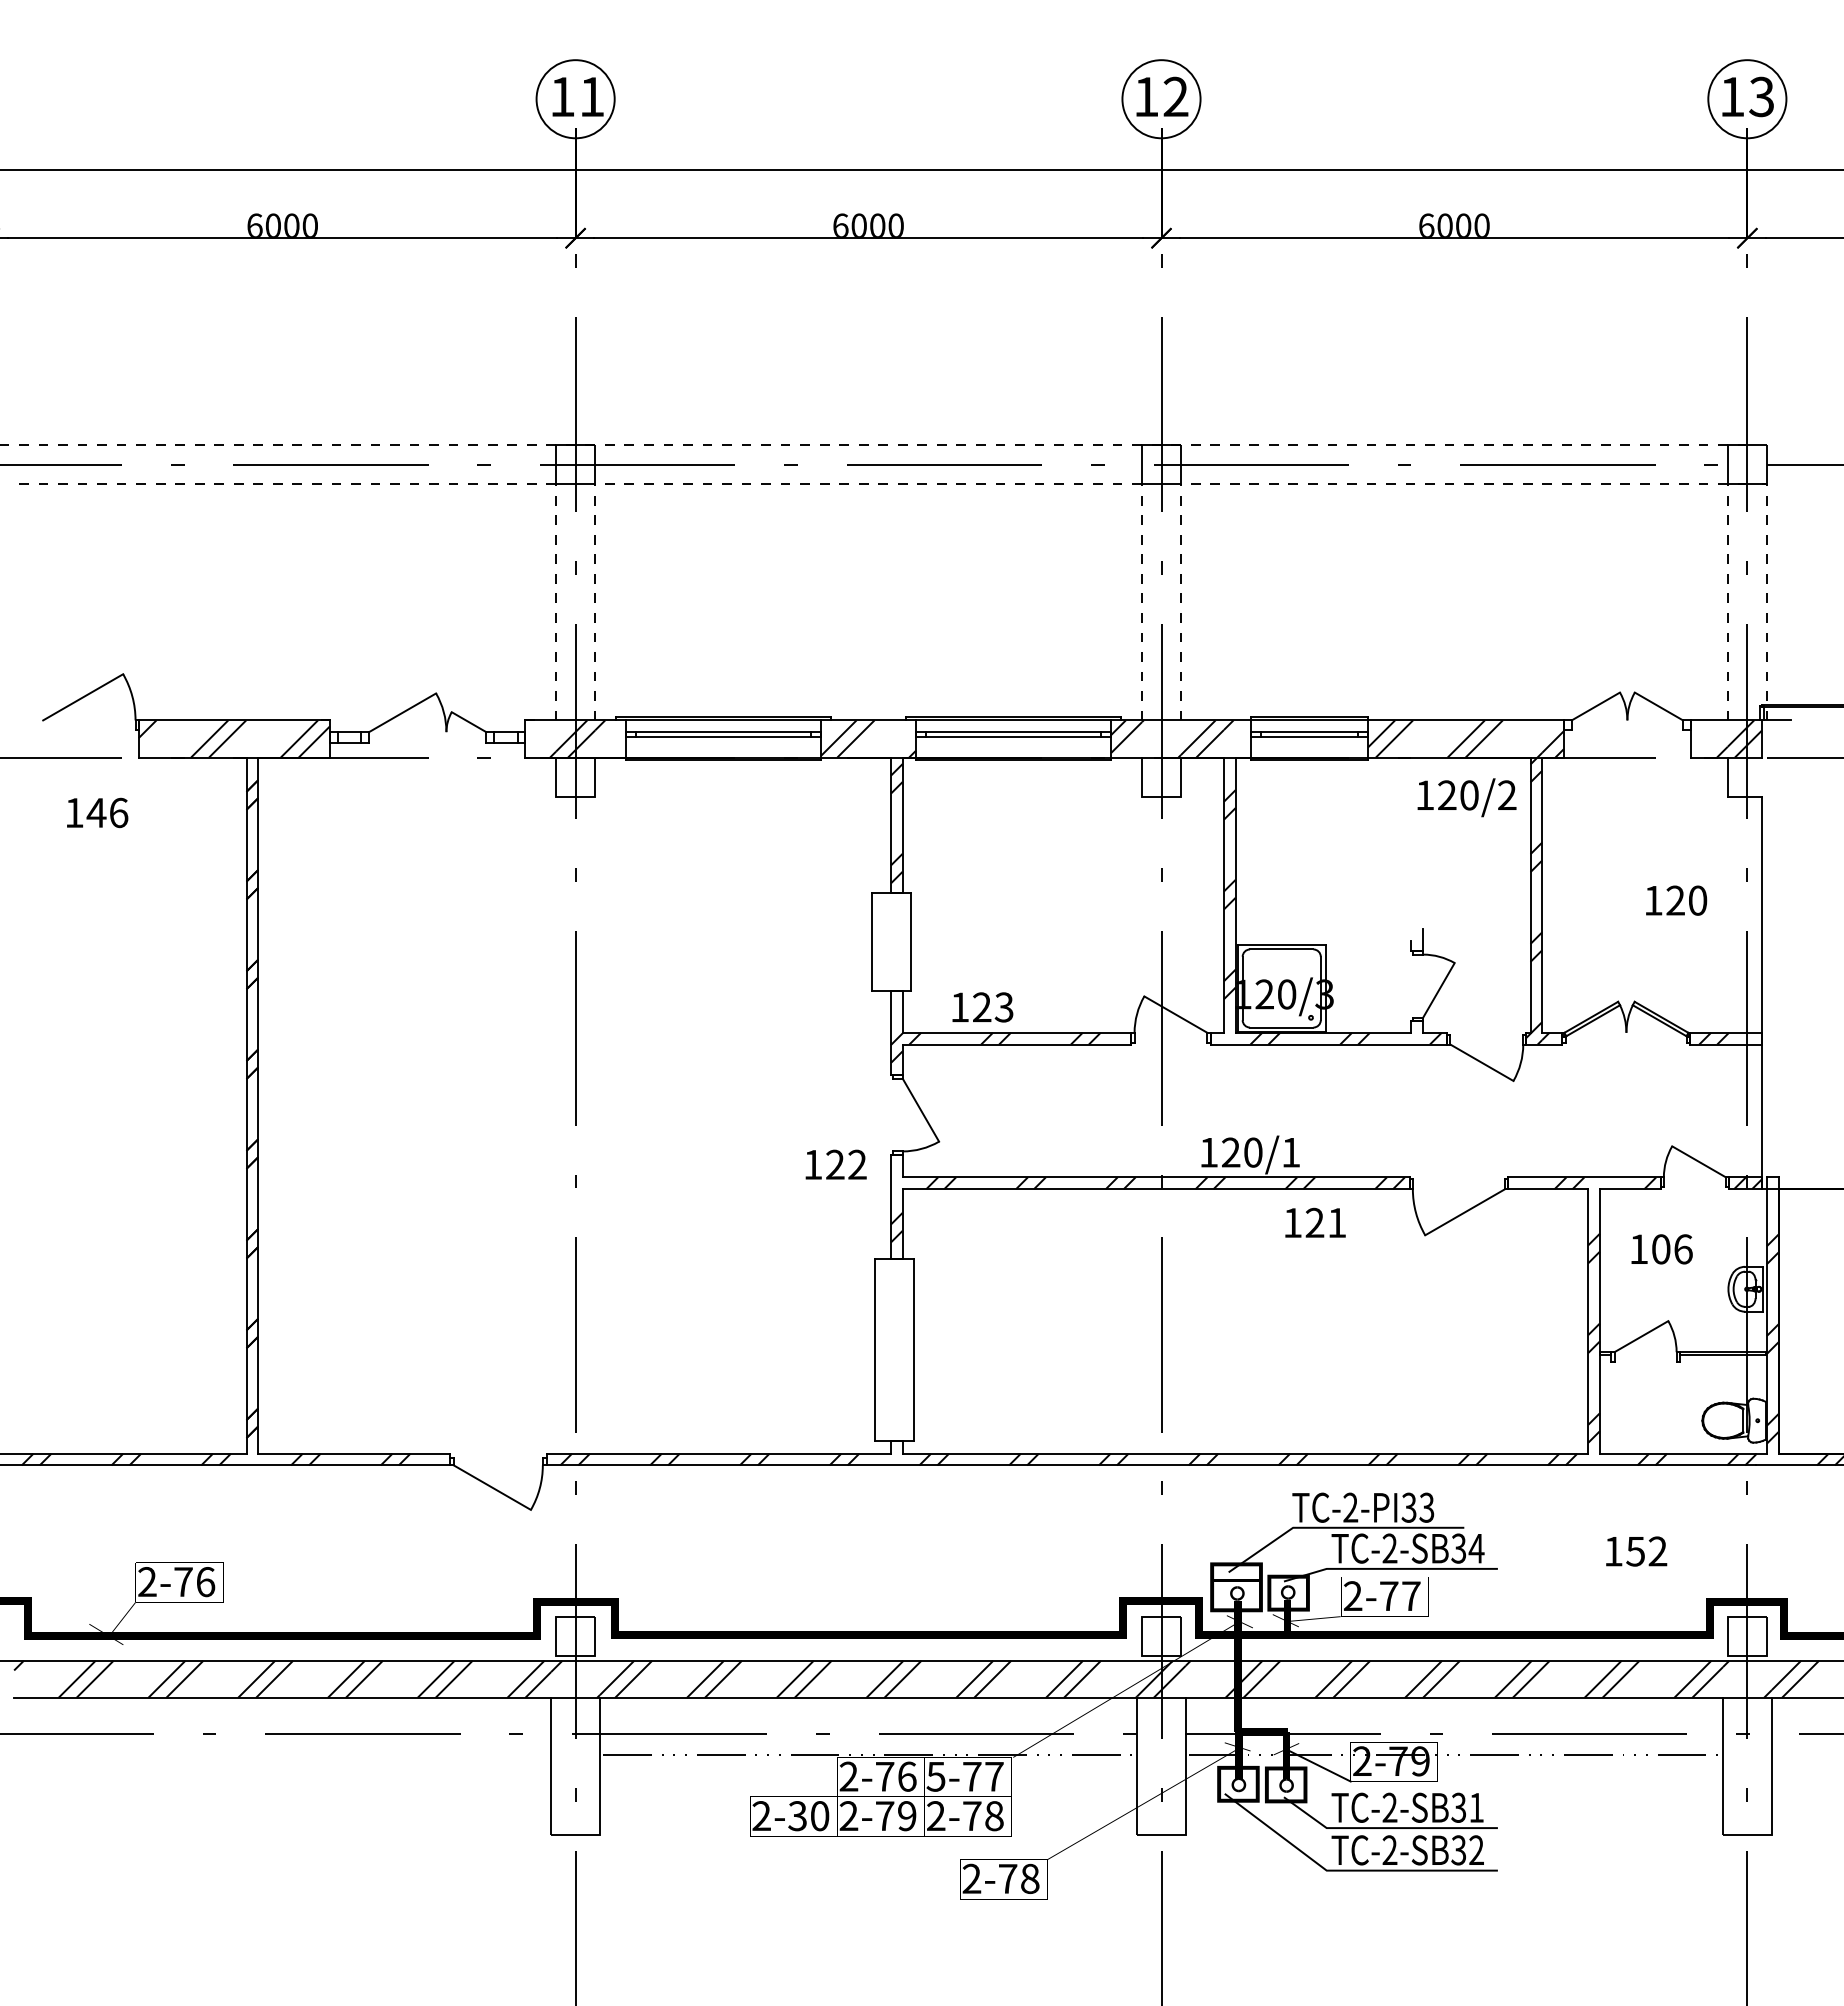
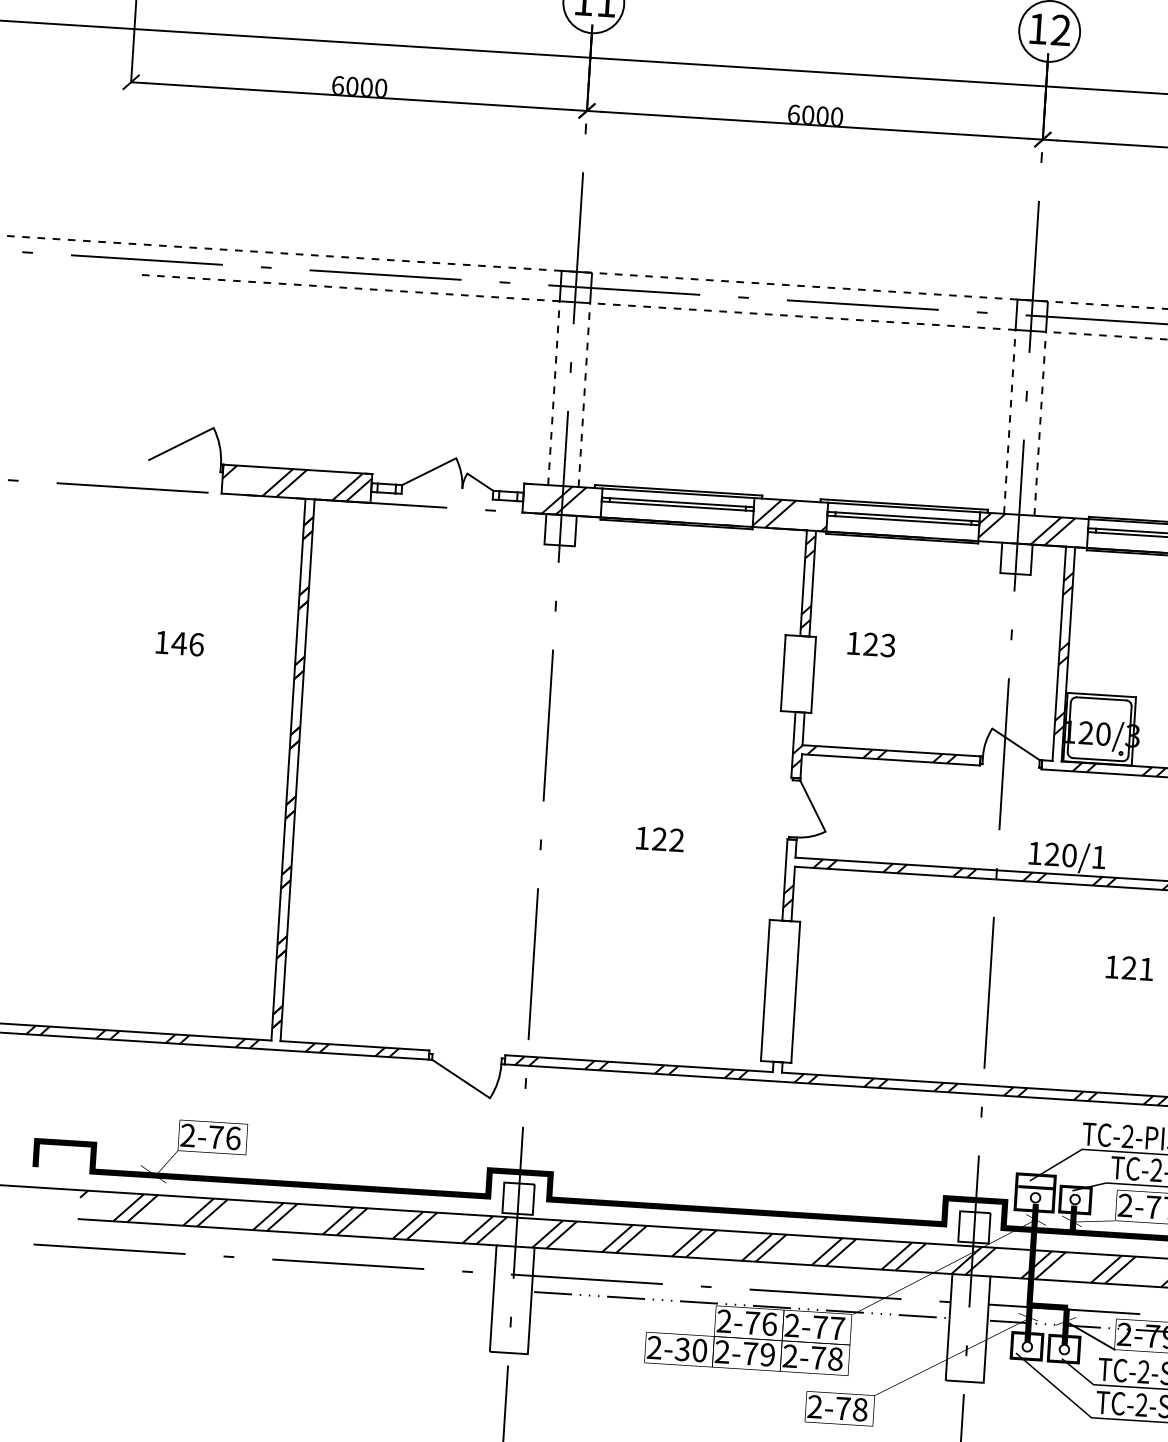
text: (97, 812) -> (180, 643), moved
text: (982, 1007) -> (871, 644), moved
text: (835, 1164) -> (659, 839), moved
text: (1315, 1222) -> (1129, 967), moved
text: (935, 1776) -> (791, 1325), 5-77 -> 2-77

